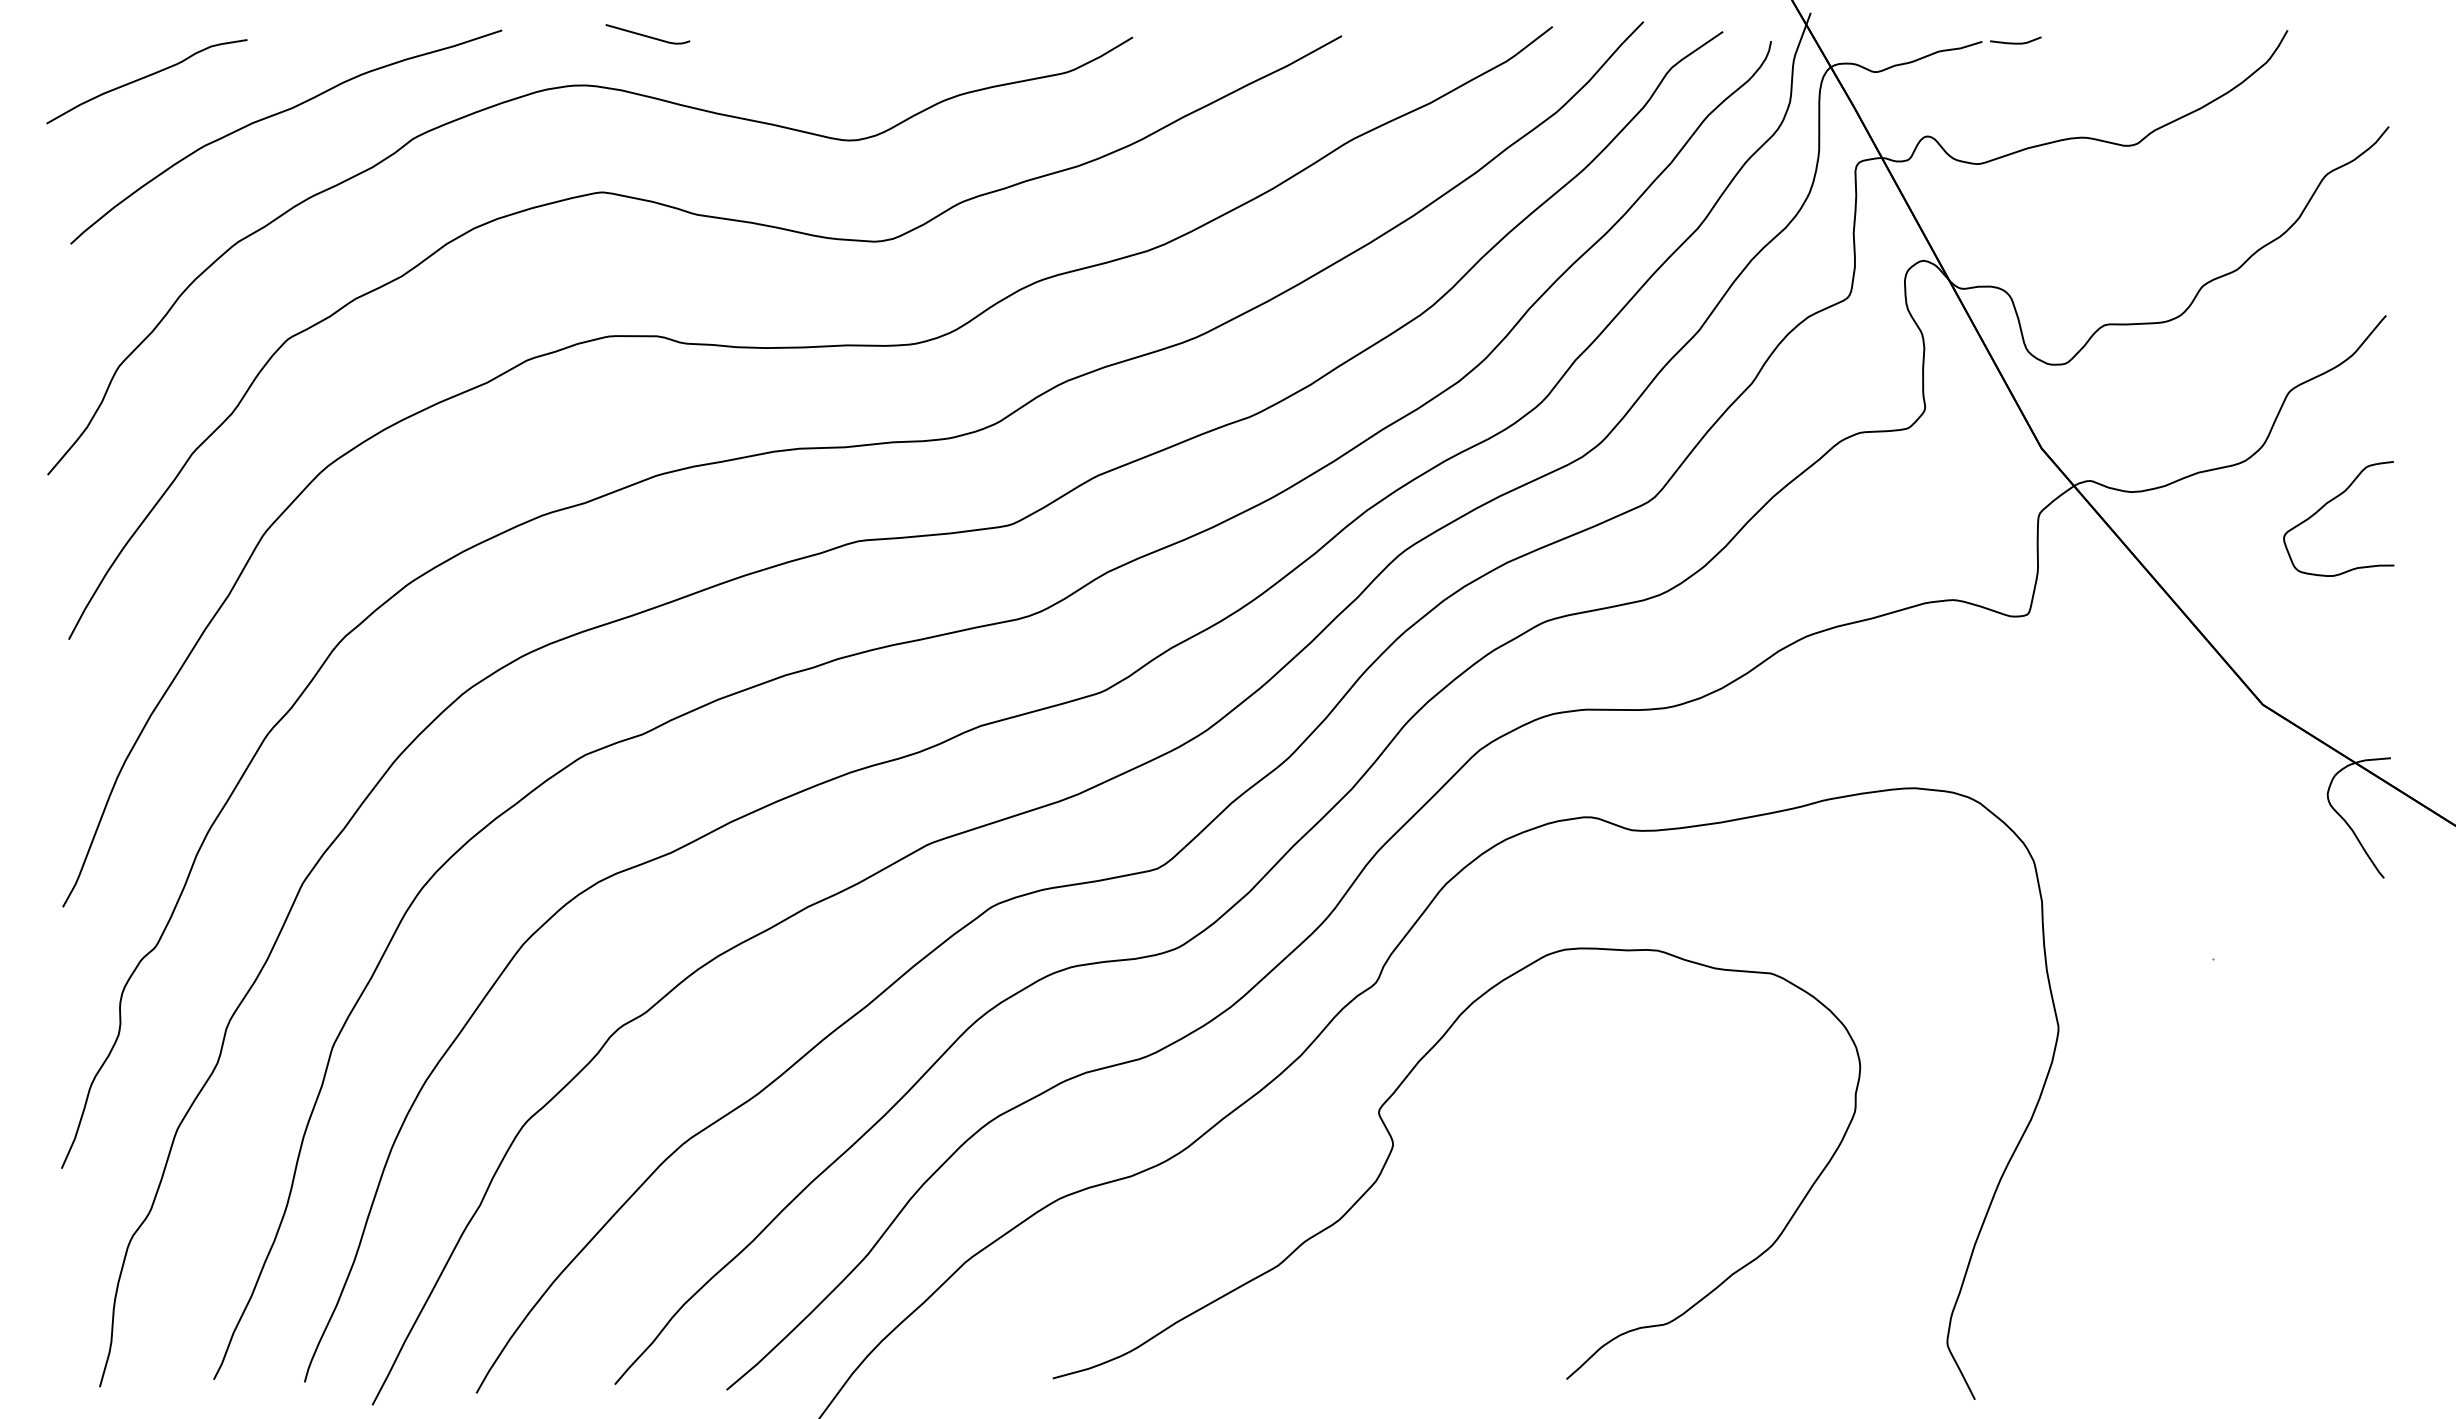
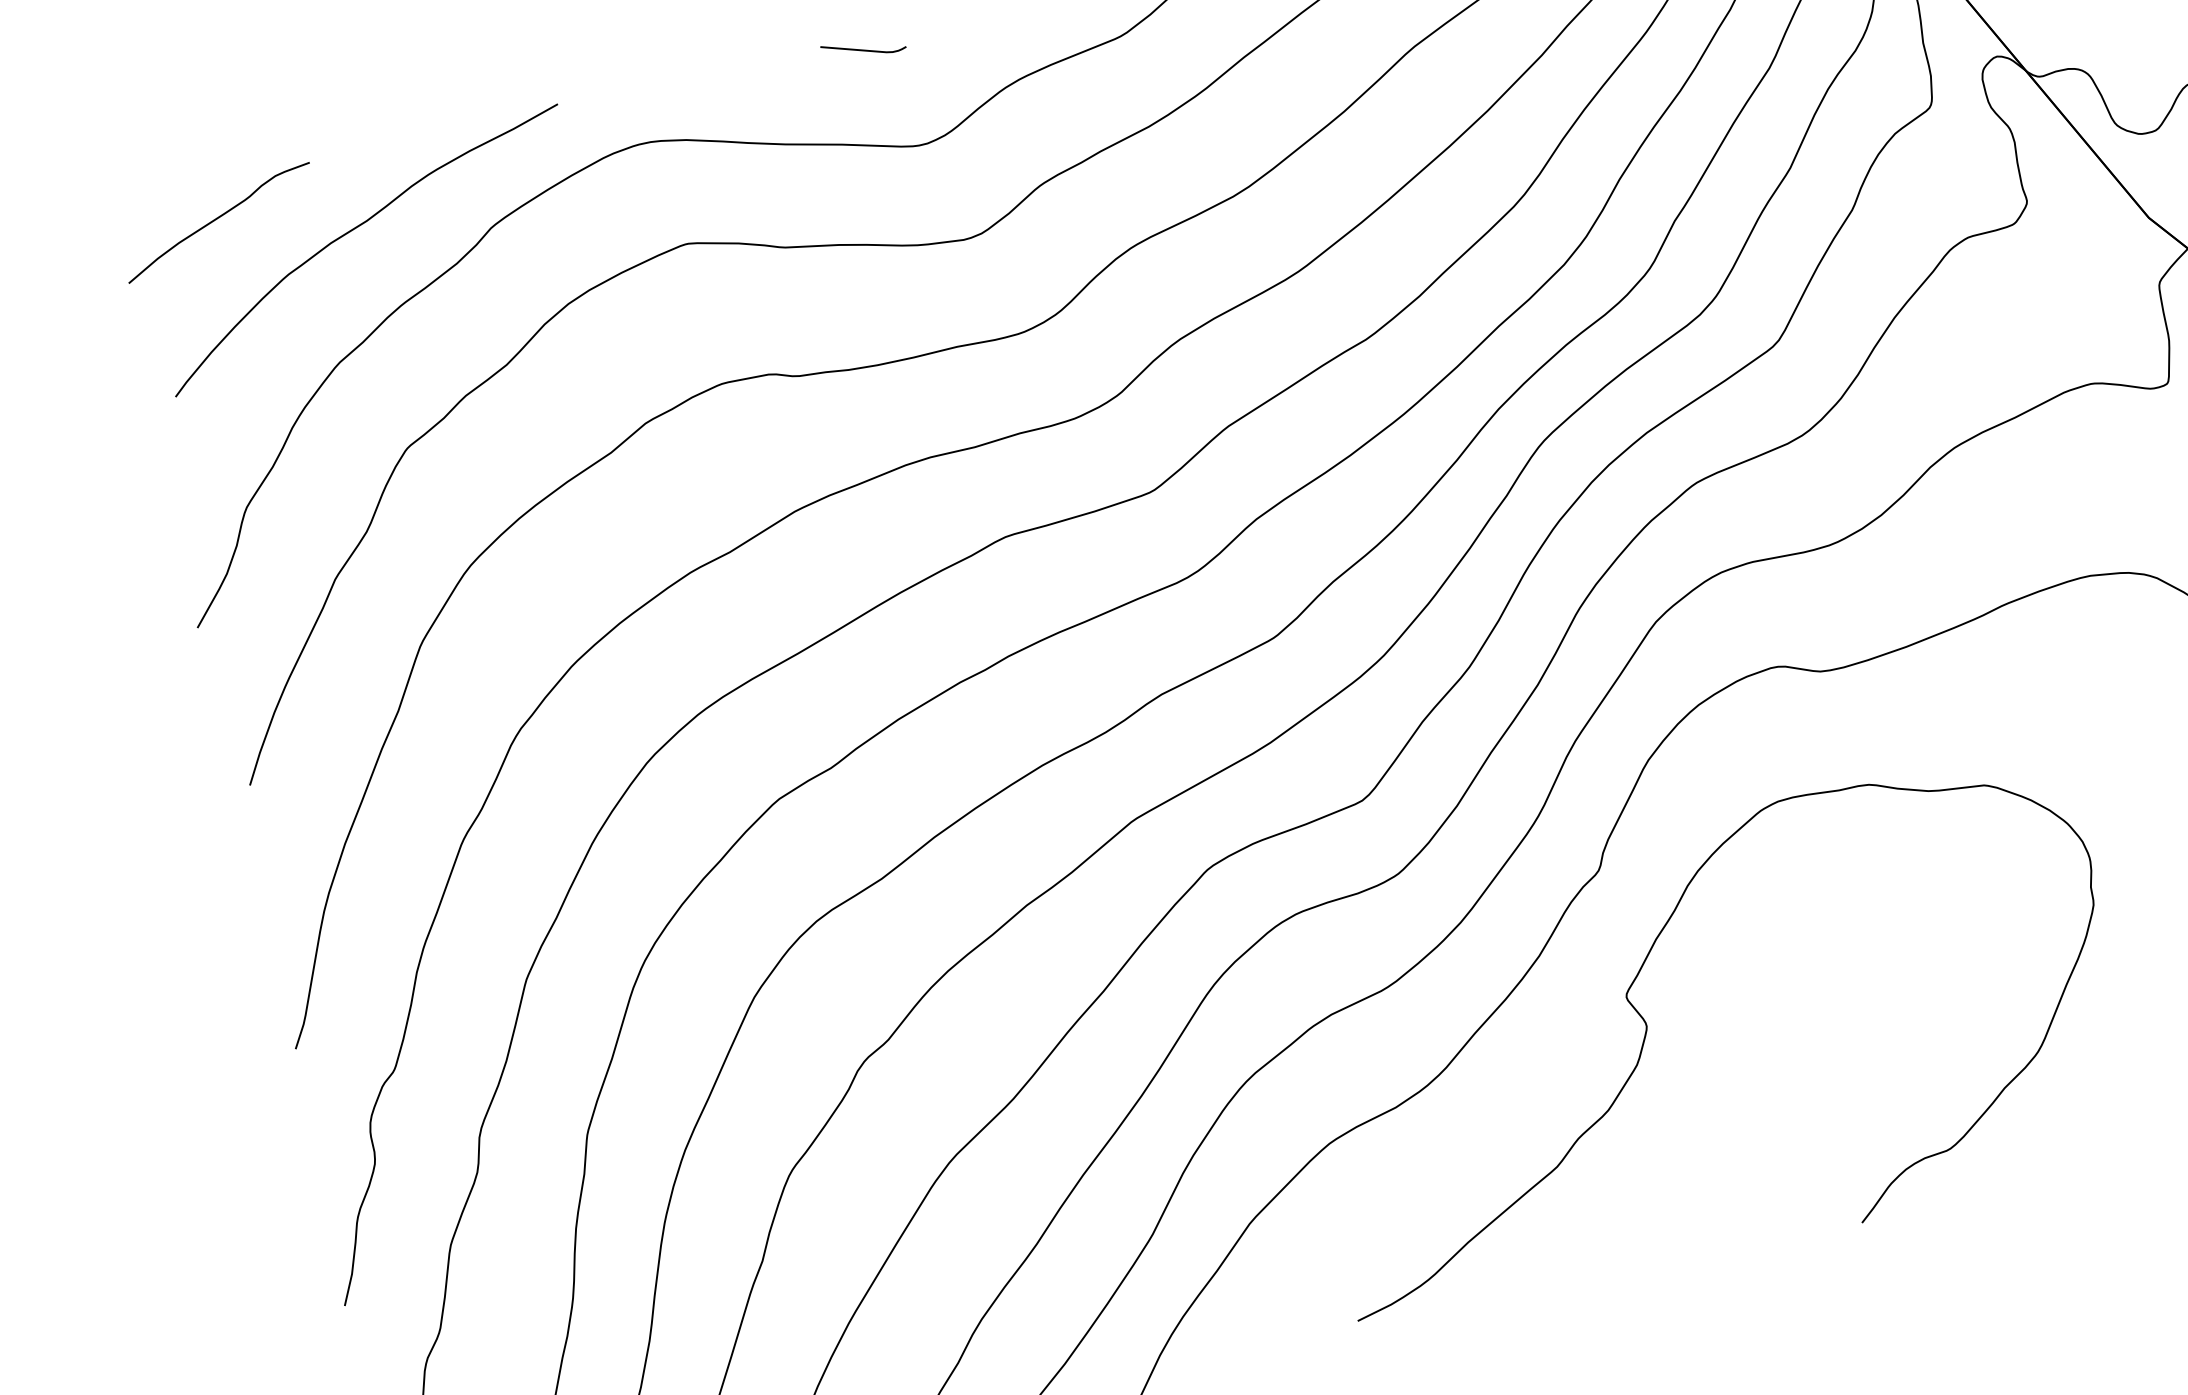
curve: (647, 35) -> (863, 49), moved

